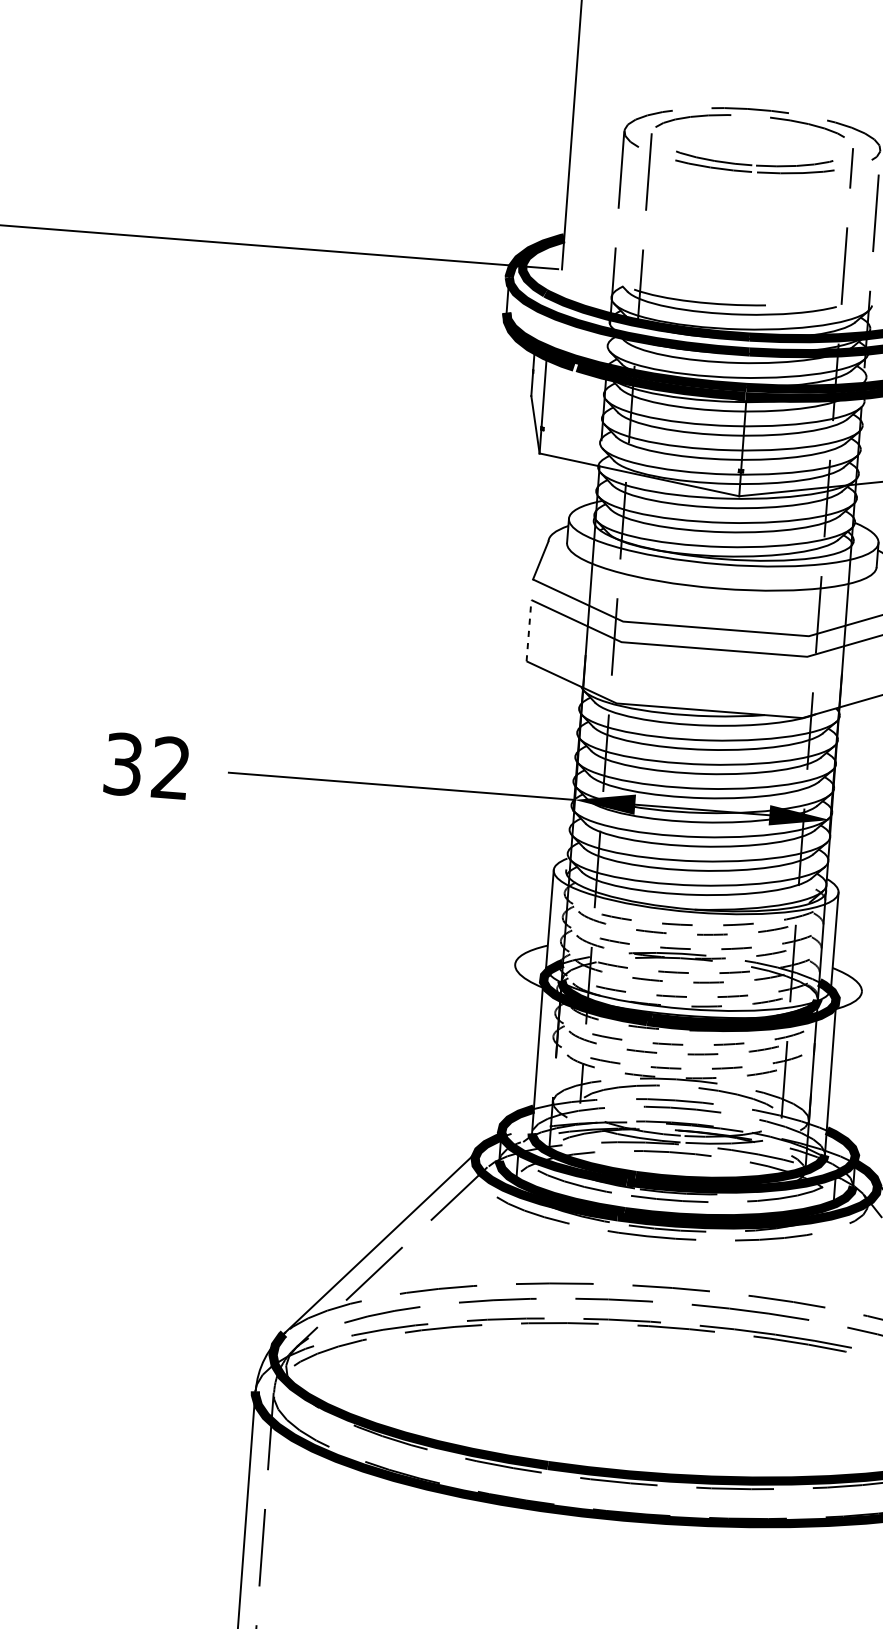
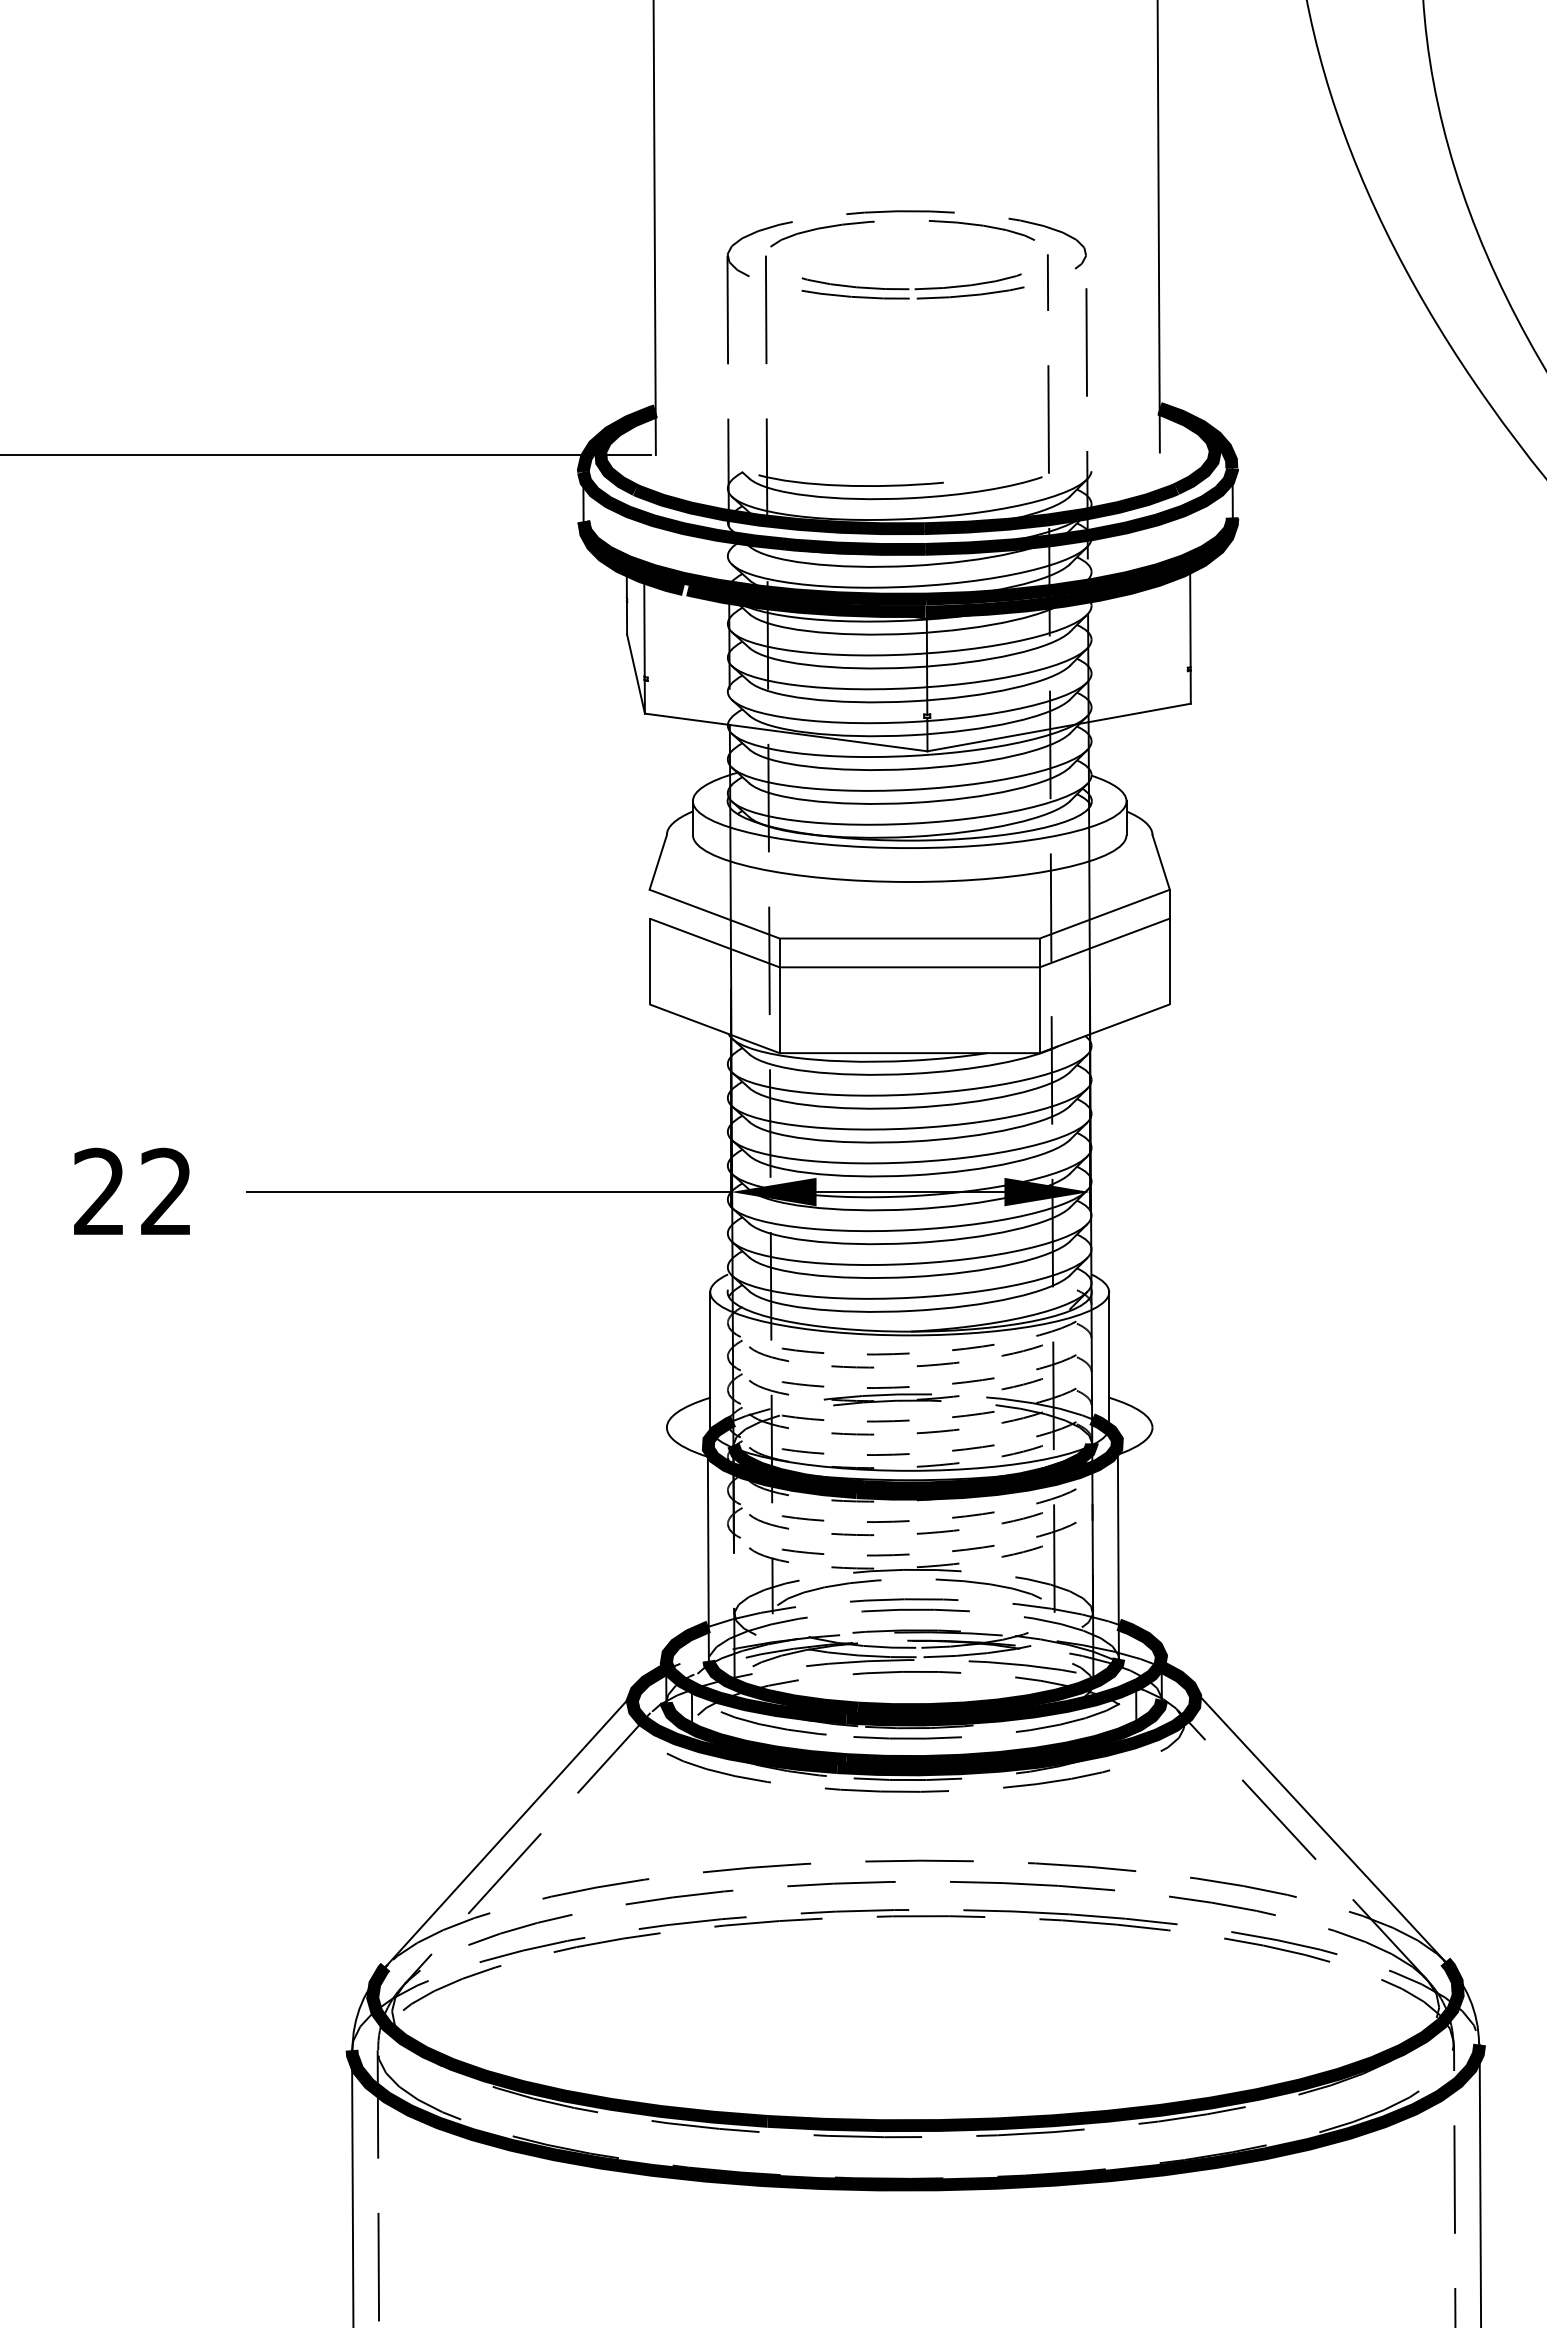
line: (528, 630) -> (649, 961), dashed -> solid
line: (619, 662) -> (779, 995), added
line: (805, 676) -> (1039, 995), added
text: (123, 764) -> (99, 1192), 32 -> 22

